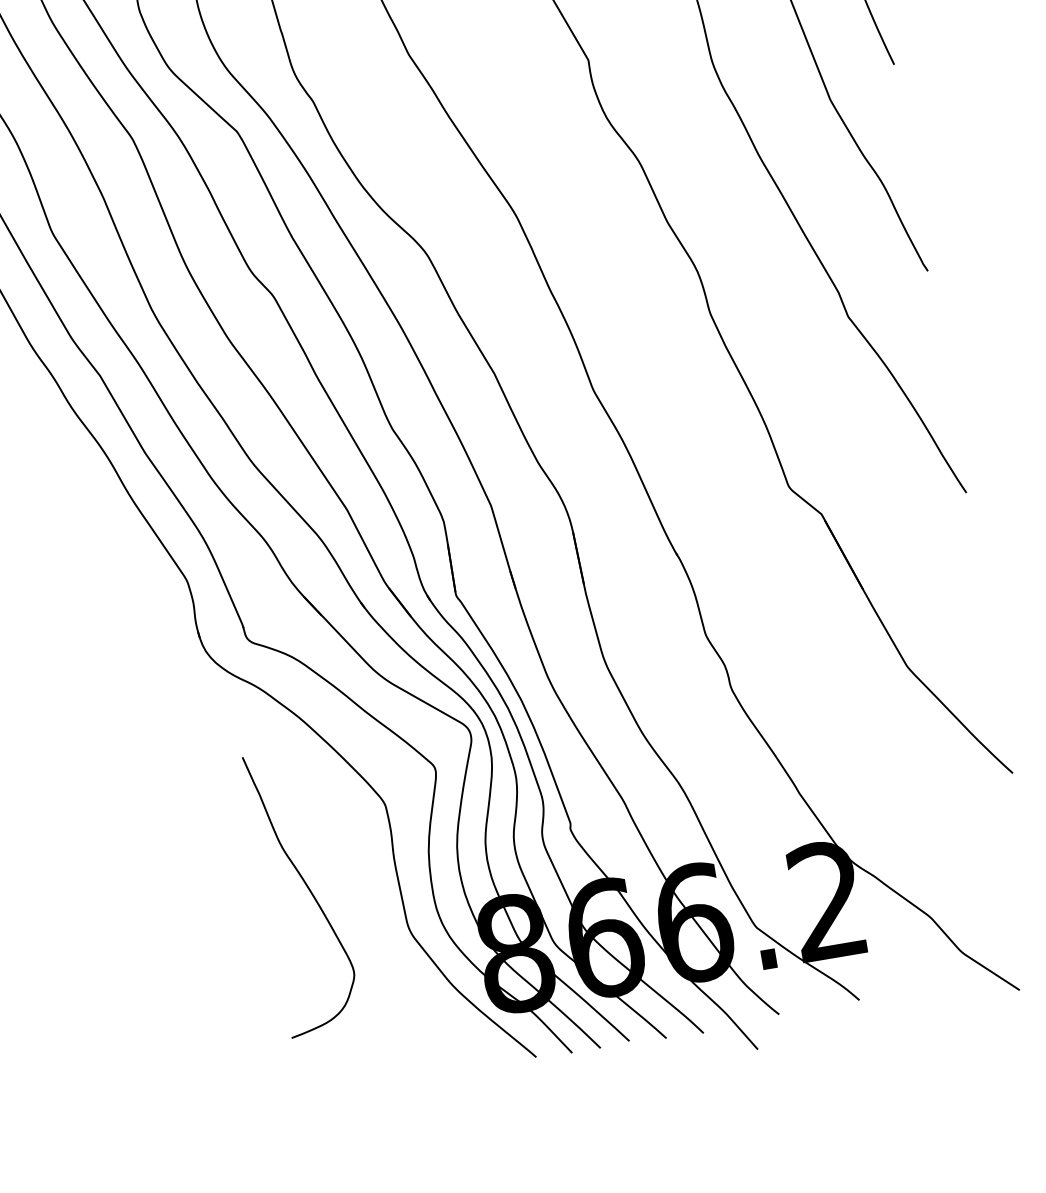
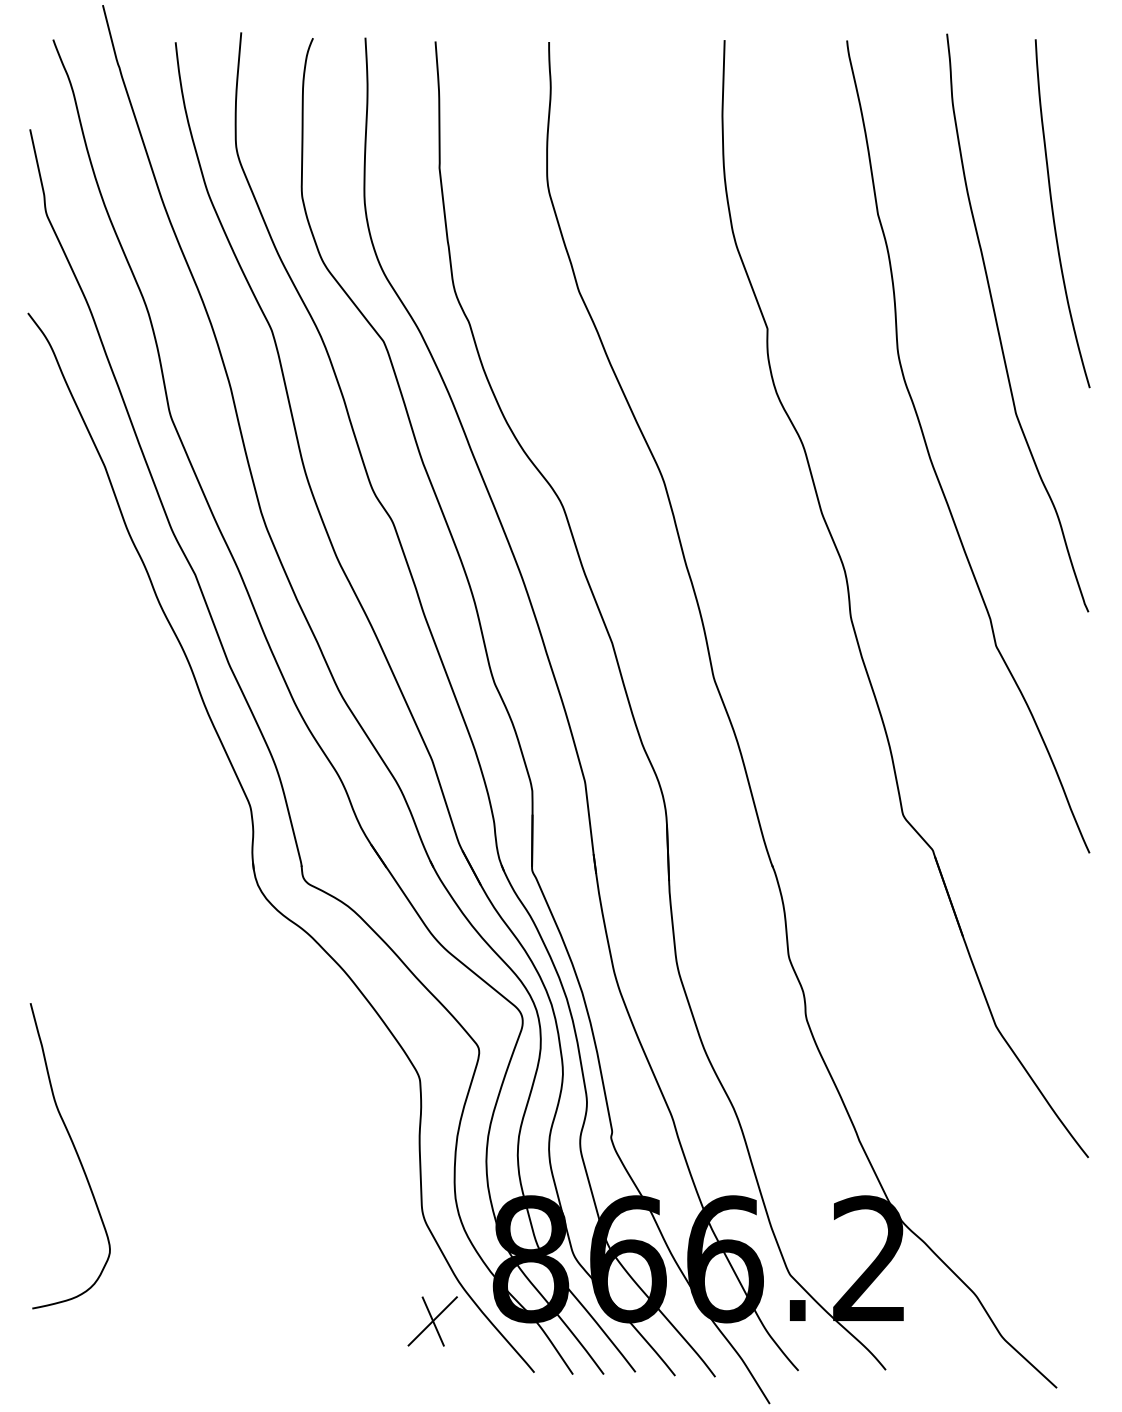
curve: (307, 887) -> (75, 1152), moved
part: (434, 1026) -> (432, 1321), added

